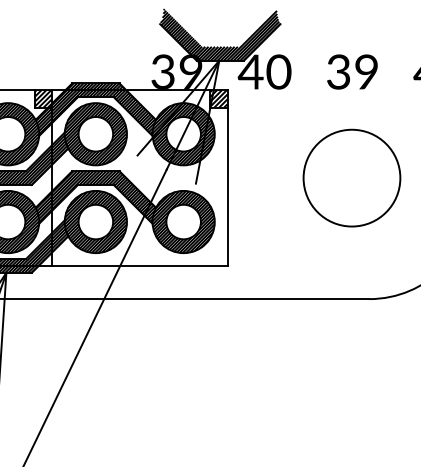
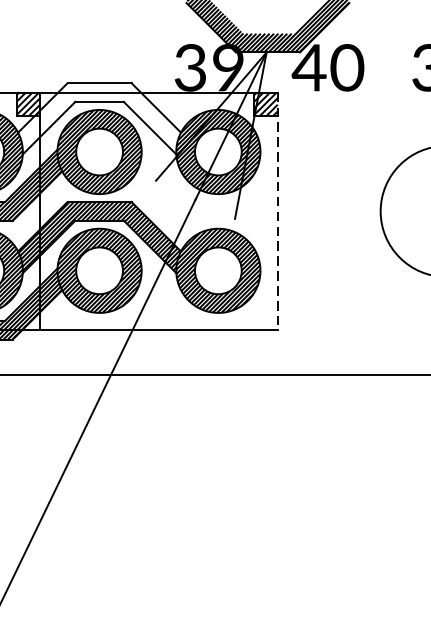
hatch: (95, 109) -> (99, 118), removed
line: (227, 178) -> (277, 211), solid -> dashed

